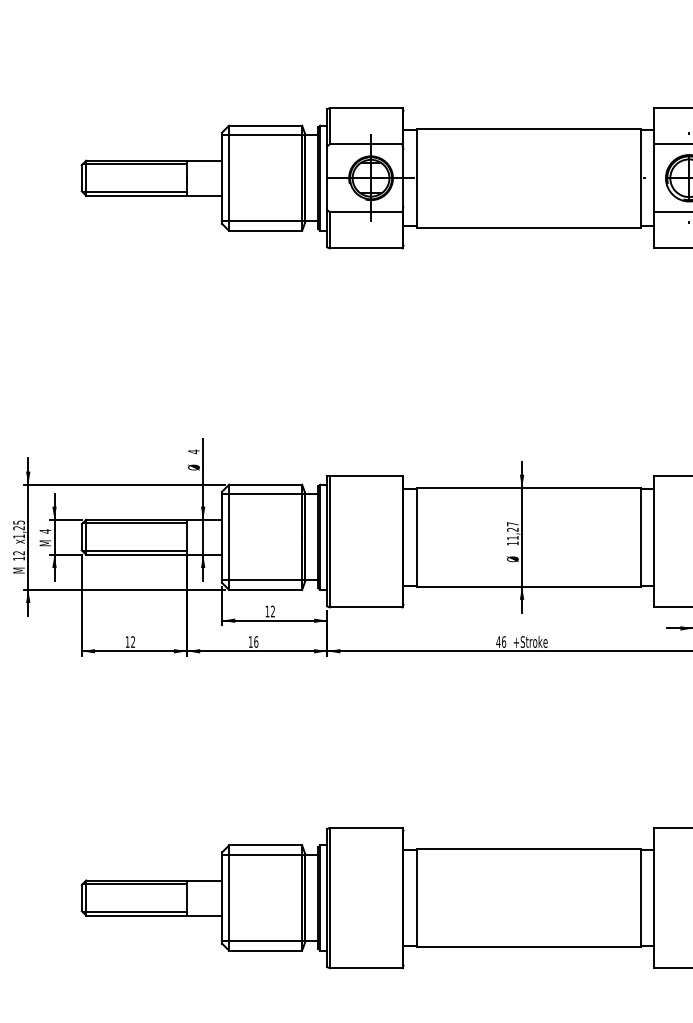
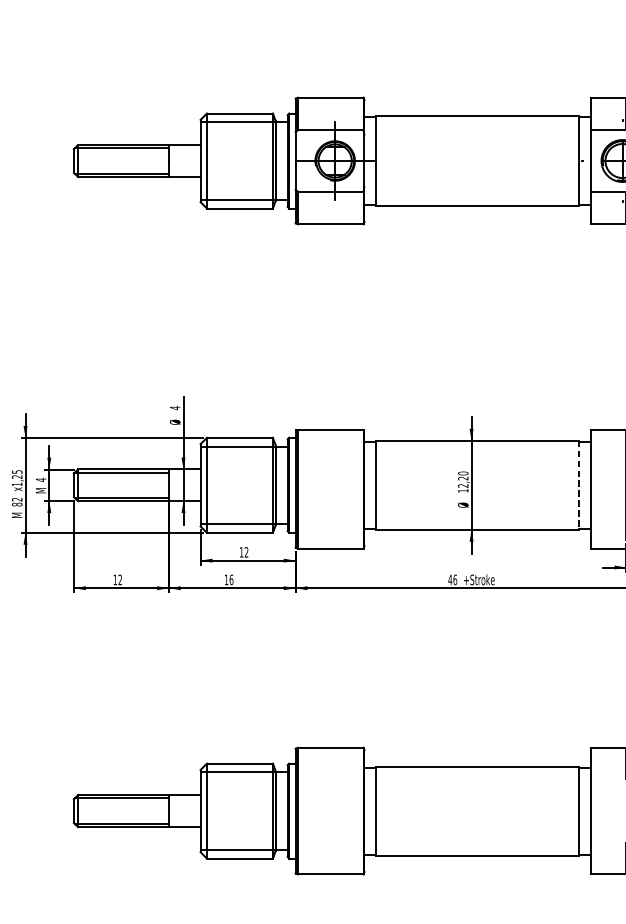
text: (512, 530) -> (462, 479), 11,27 -> 12,20
line: (640, 537) -> (578, 485), solid -> dashed
text: (18, 558) -> (16, 504), 12 -> 82

